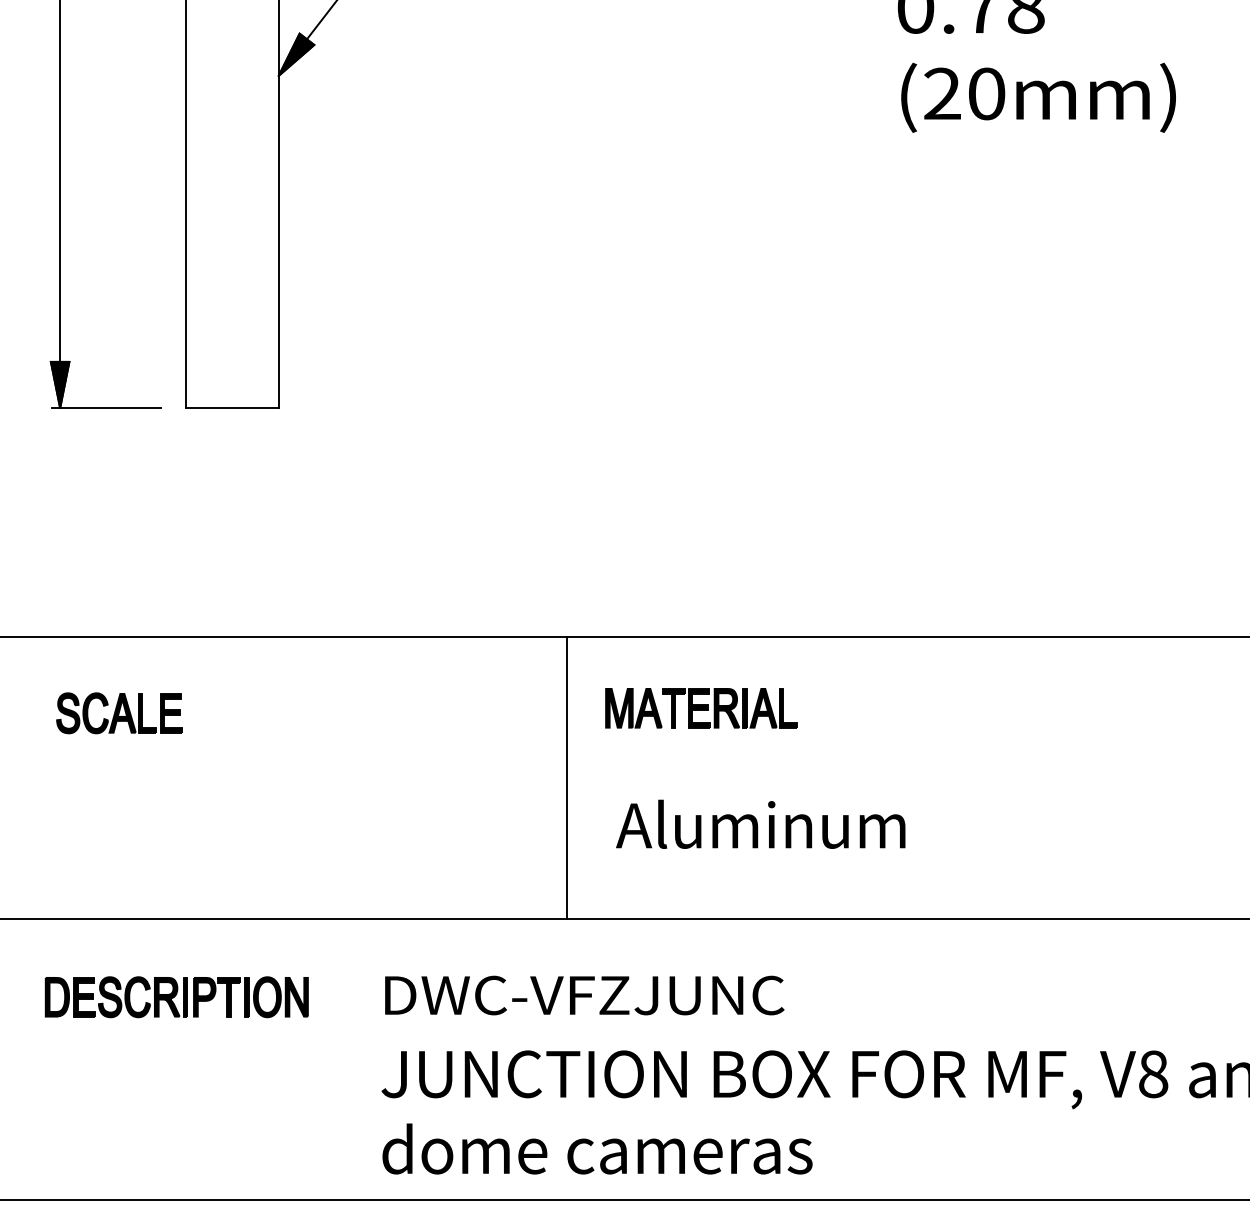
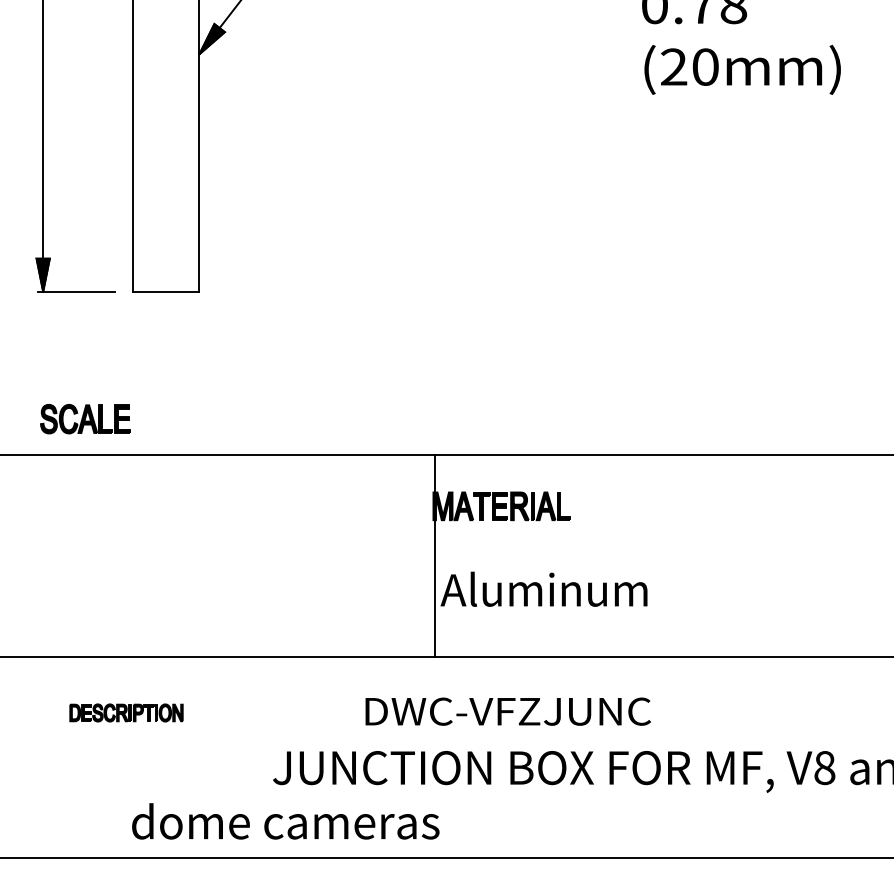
part: (119, 713) -> (85, 419), moved
line: (567, 777) -> (435, 555), moved
text: (584, 995) -> (508, 711), moved
part: (176, 997) -> (126, 713), size x0.6
text: (597, 1148) -> (285, 821), moved

